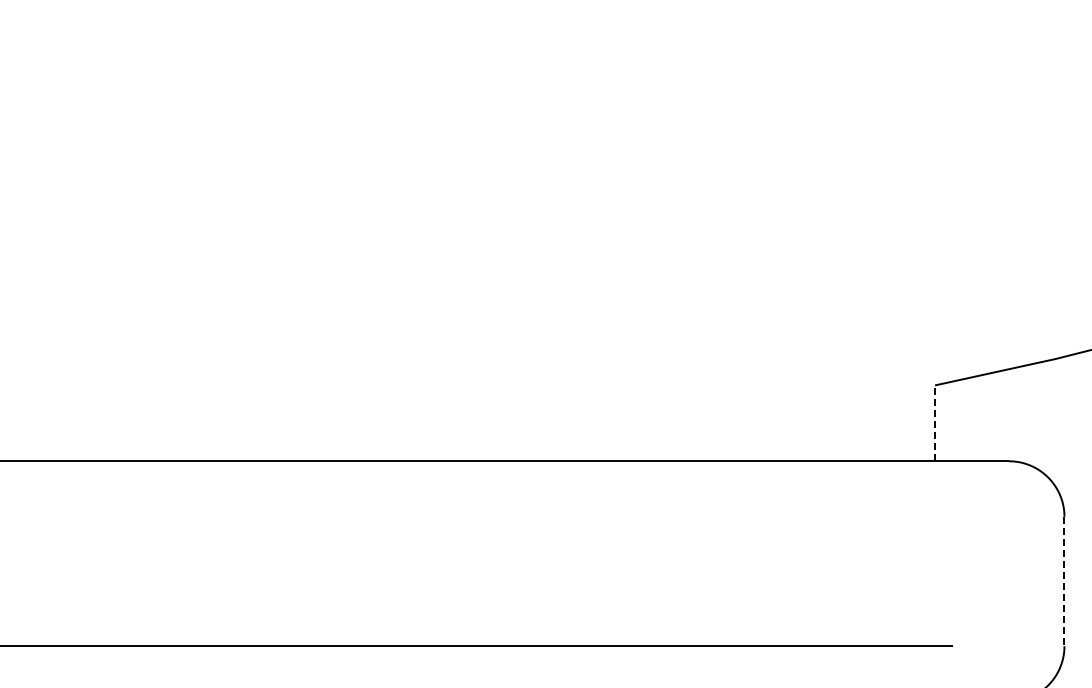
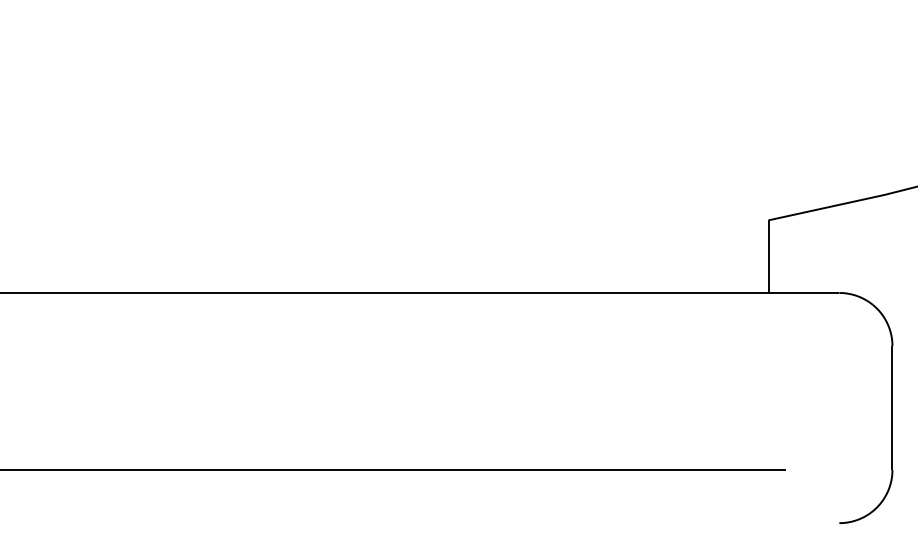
line: (934, 423) -> (768, 256), dashed -> solid
line: (1064, 581) -> (892, 408), dashed -> solid

